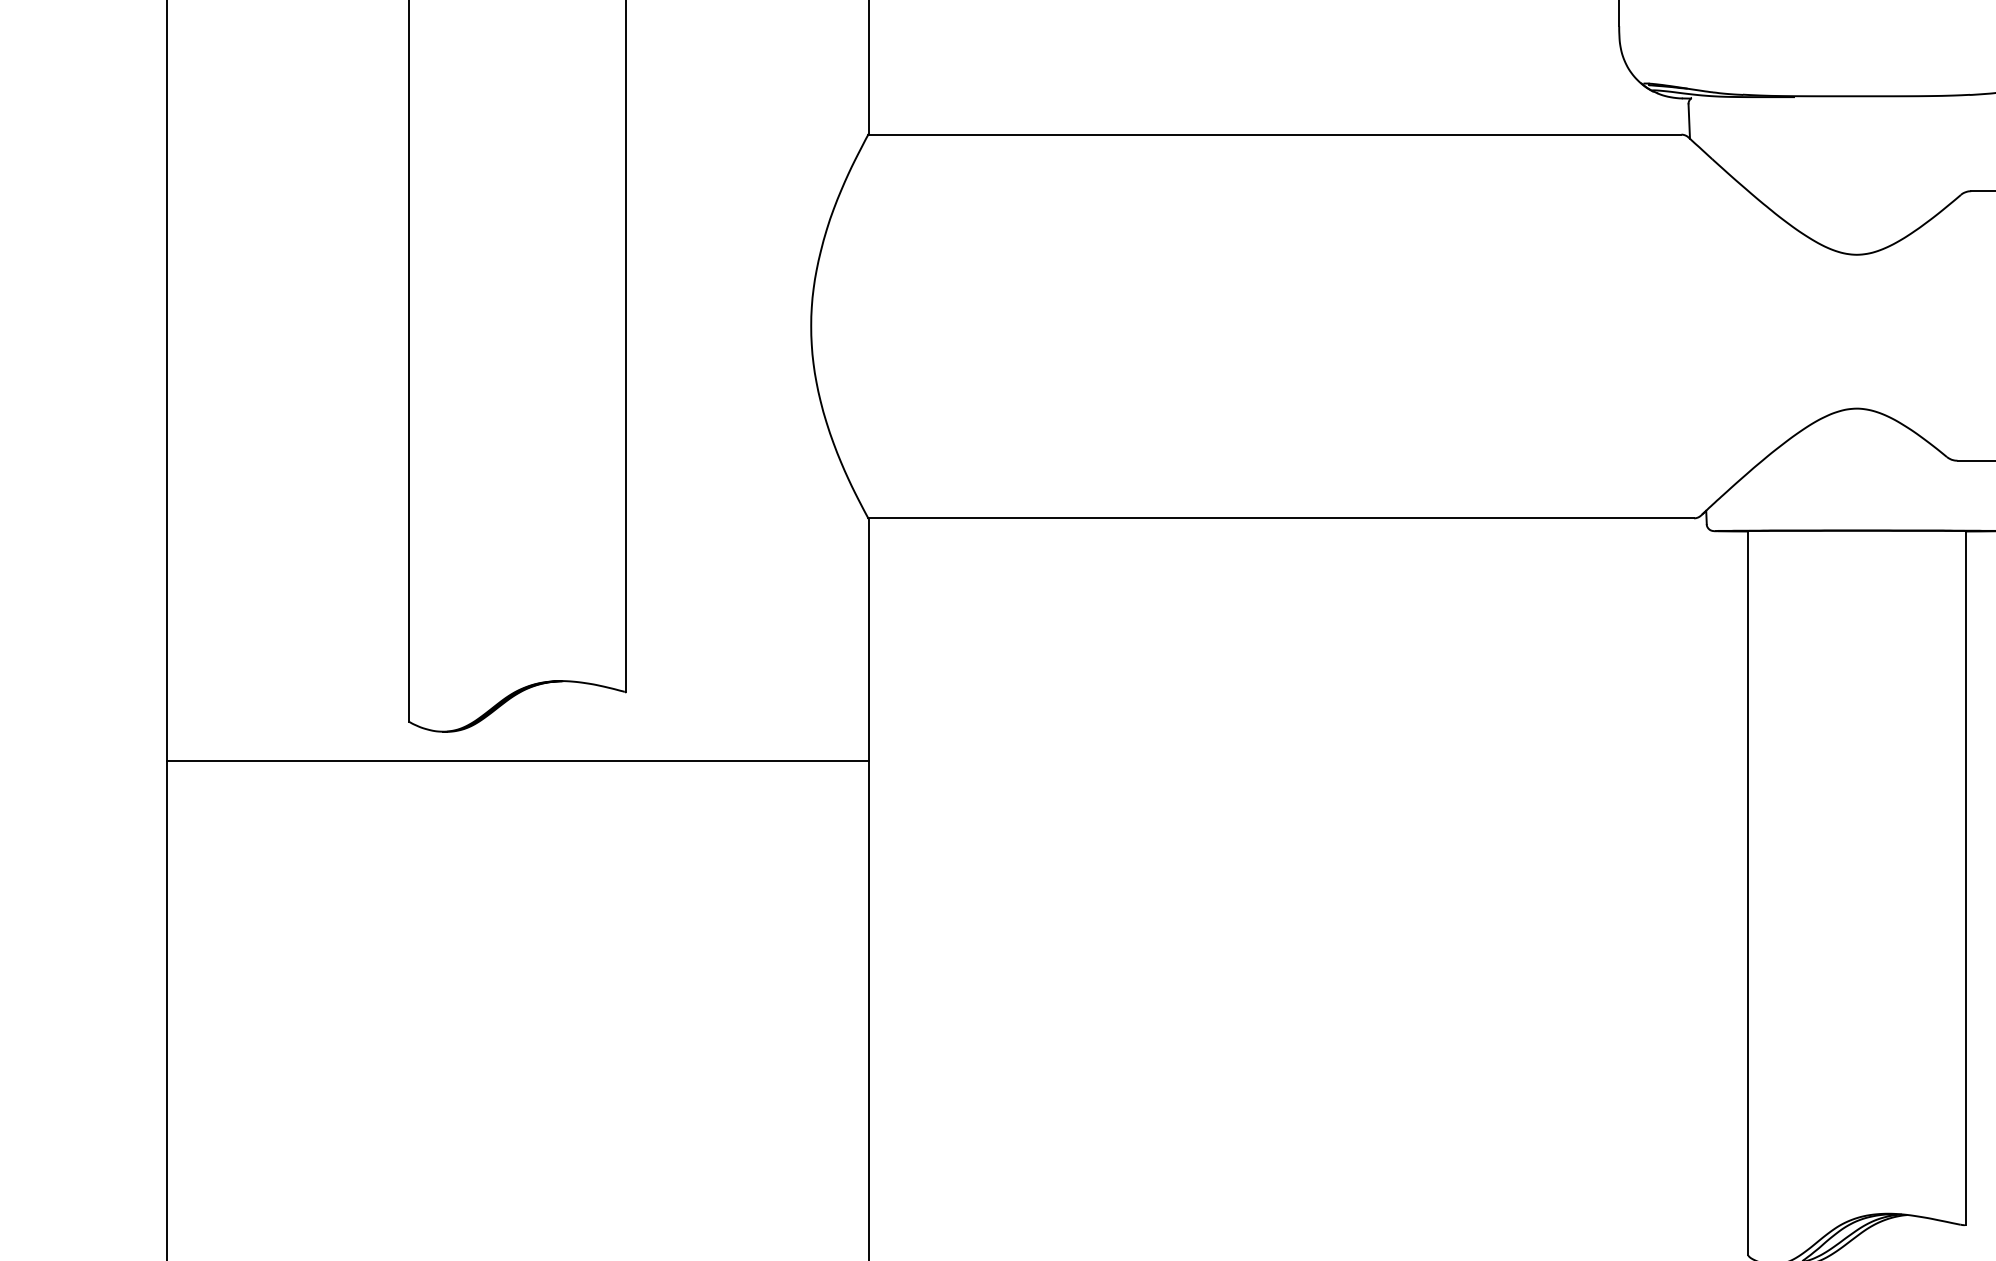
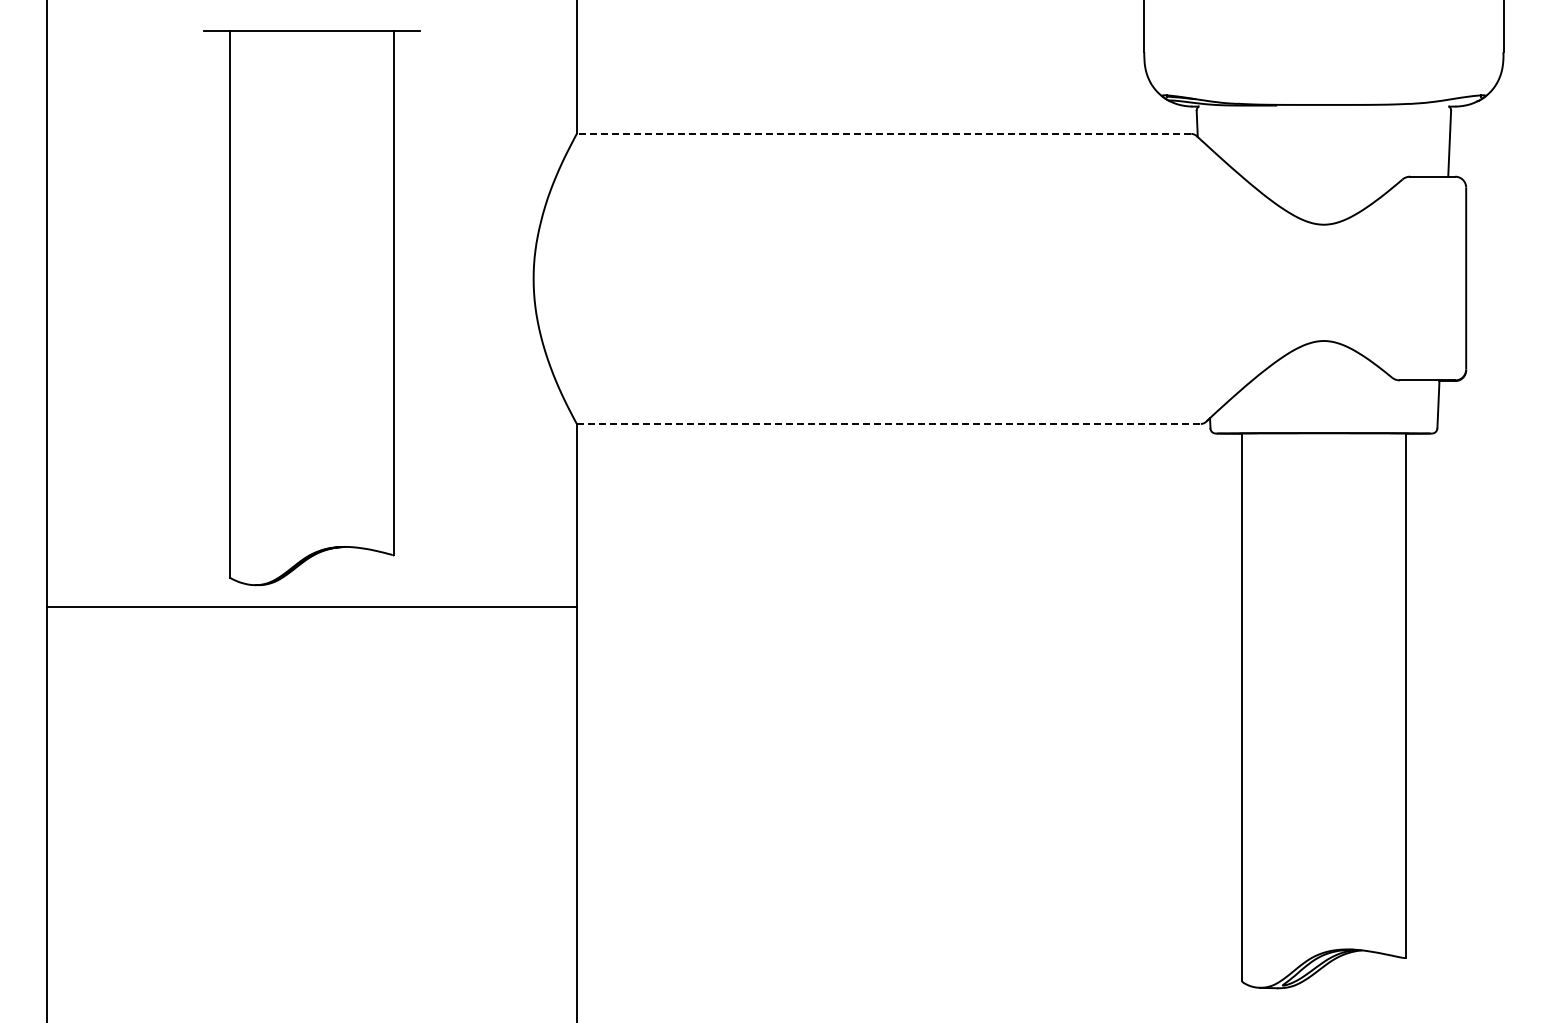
line: (1274, 134) -> (883, 133), solid -> dashed
line: (1282, 517) -> (889, 423), solid -> dashed

